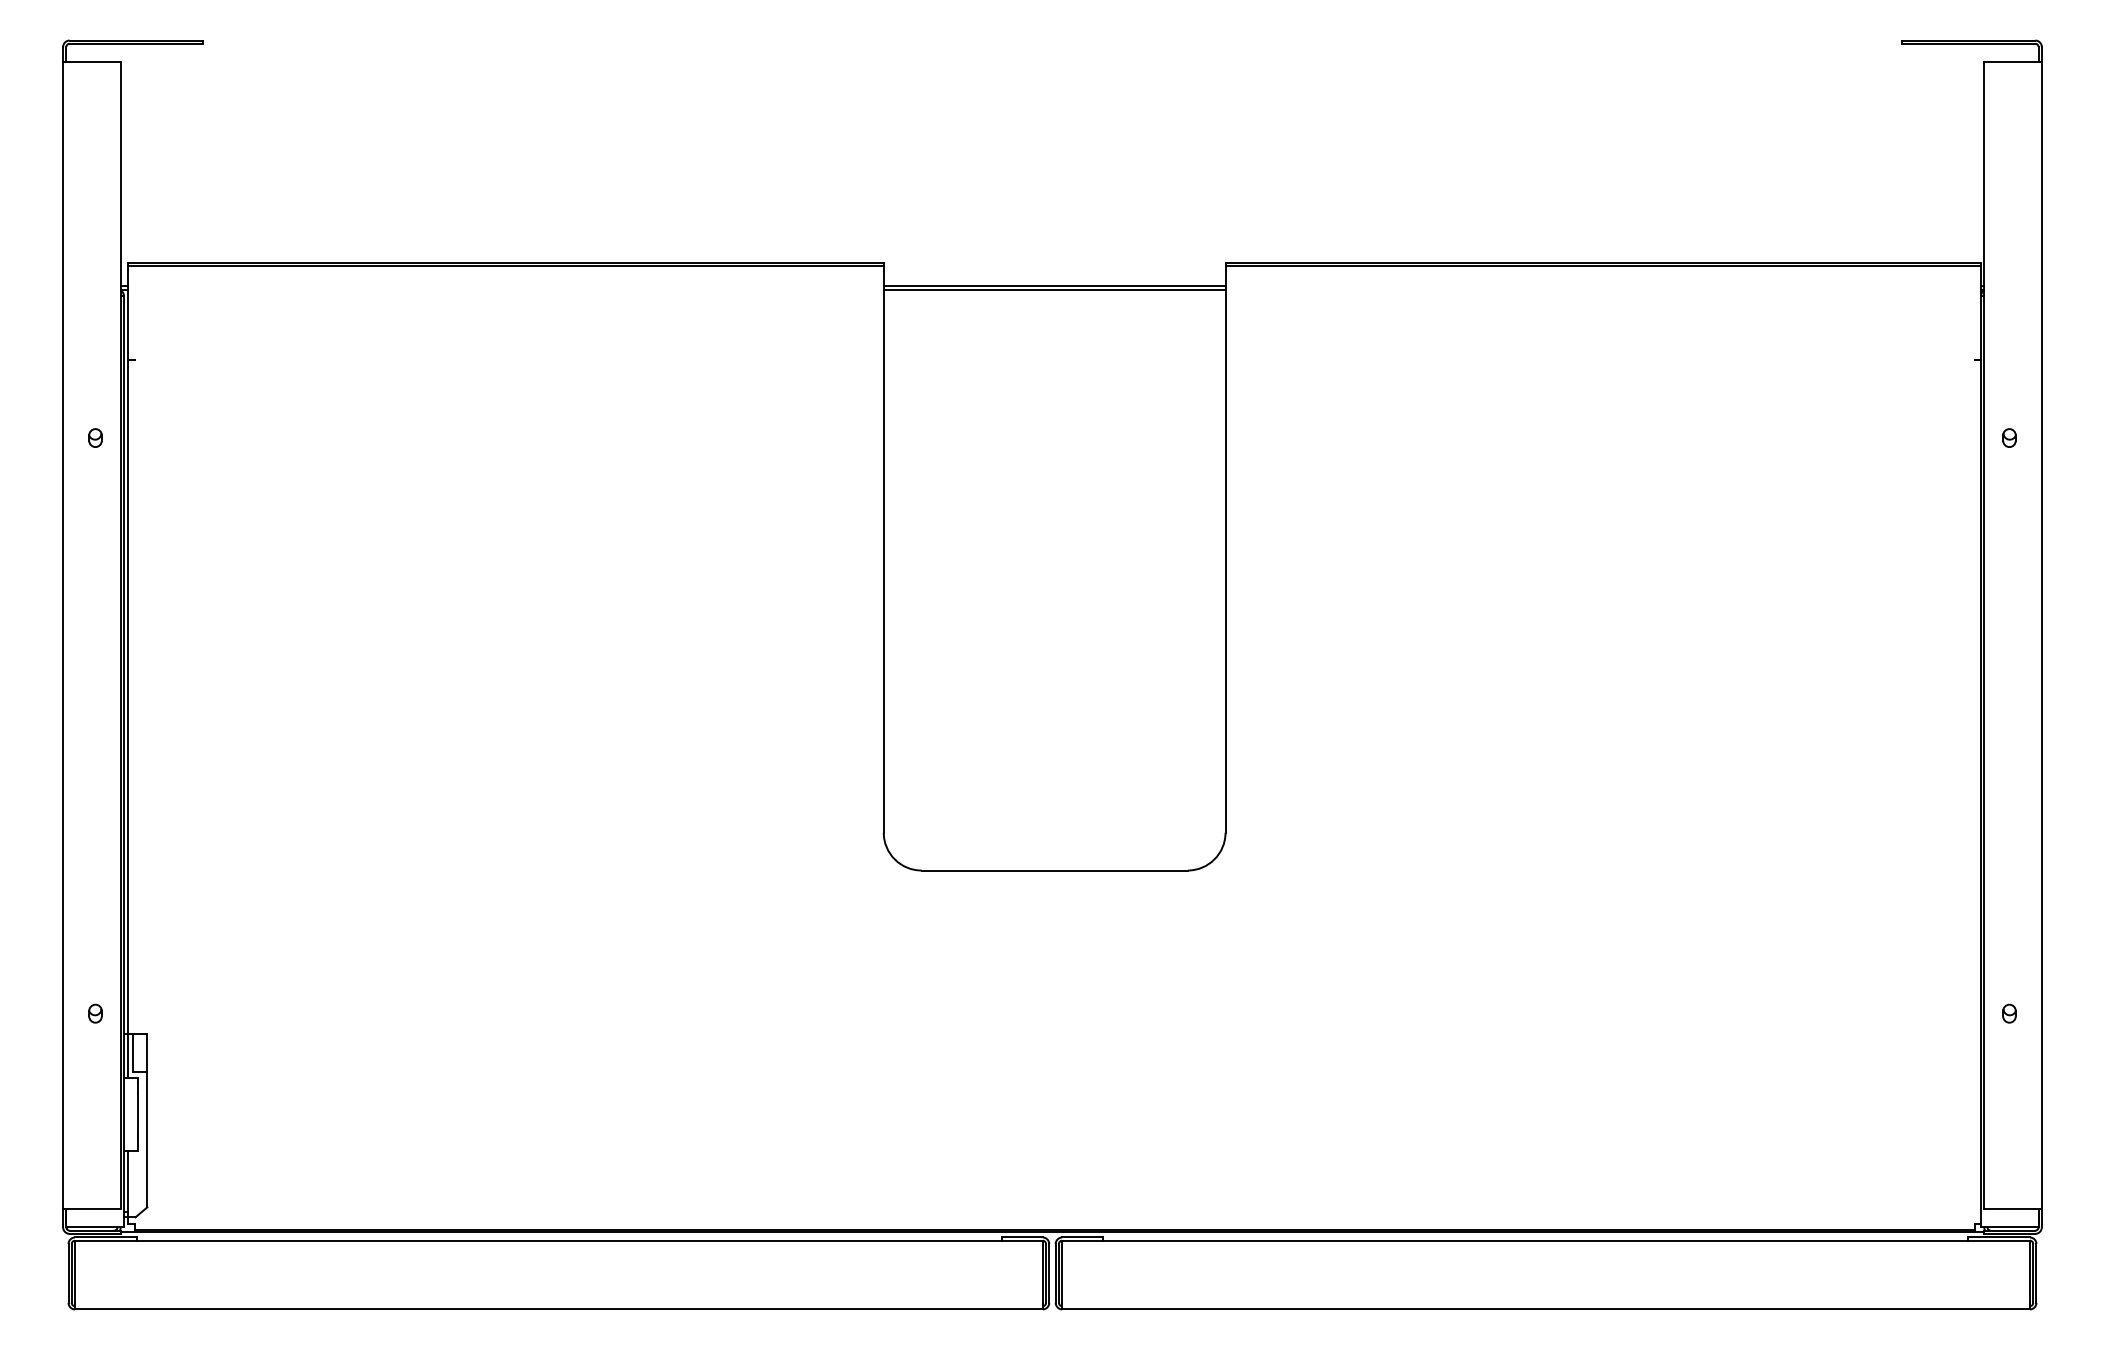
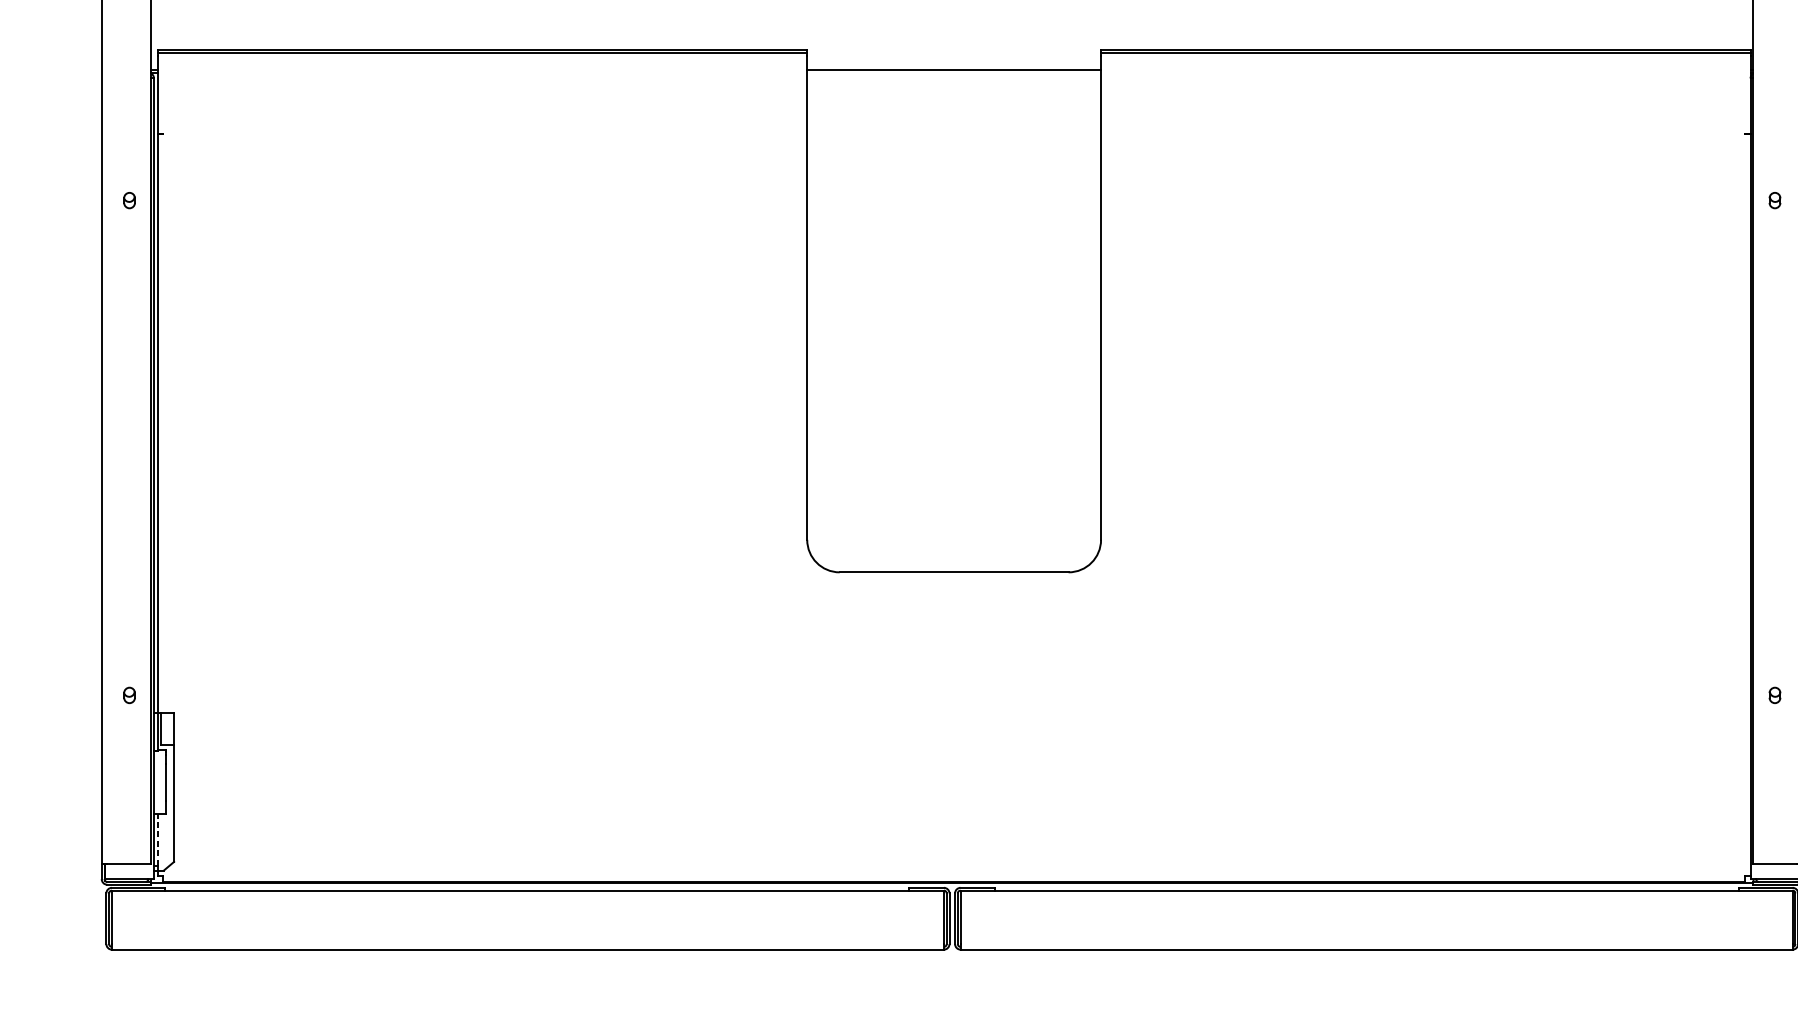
line: (1054, 289) -> (954, 72), removed
line: (128, 1181) -> (157, 839), solid -> dashed

